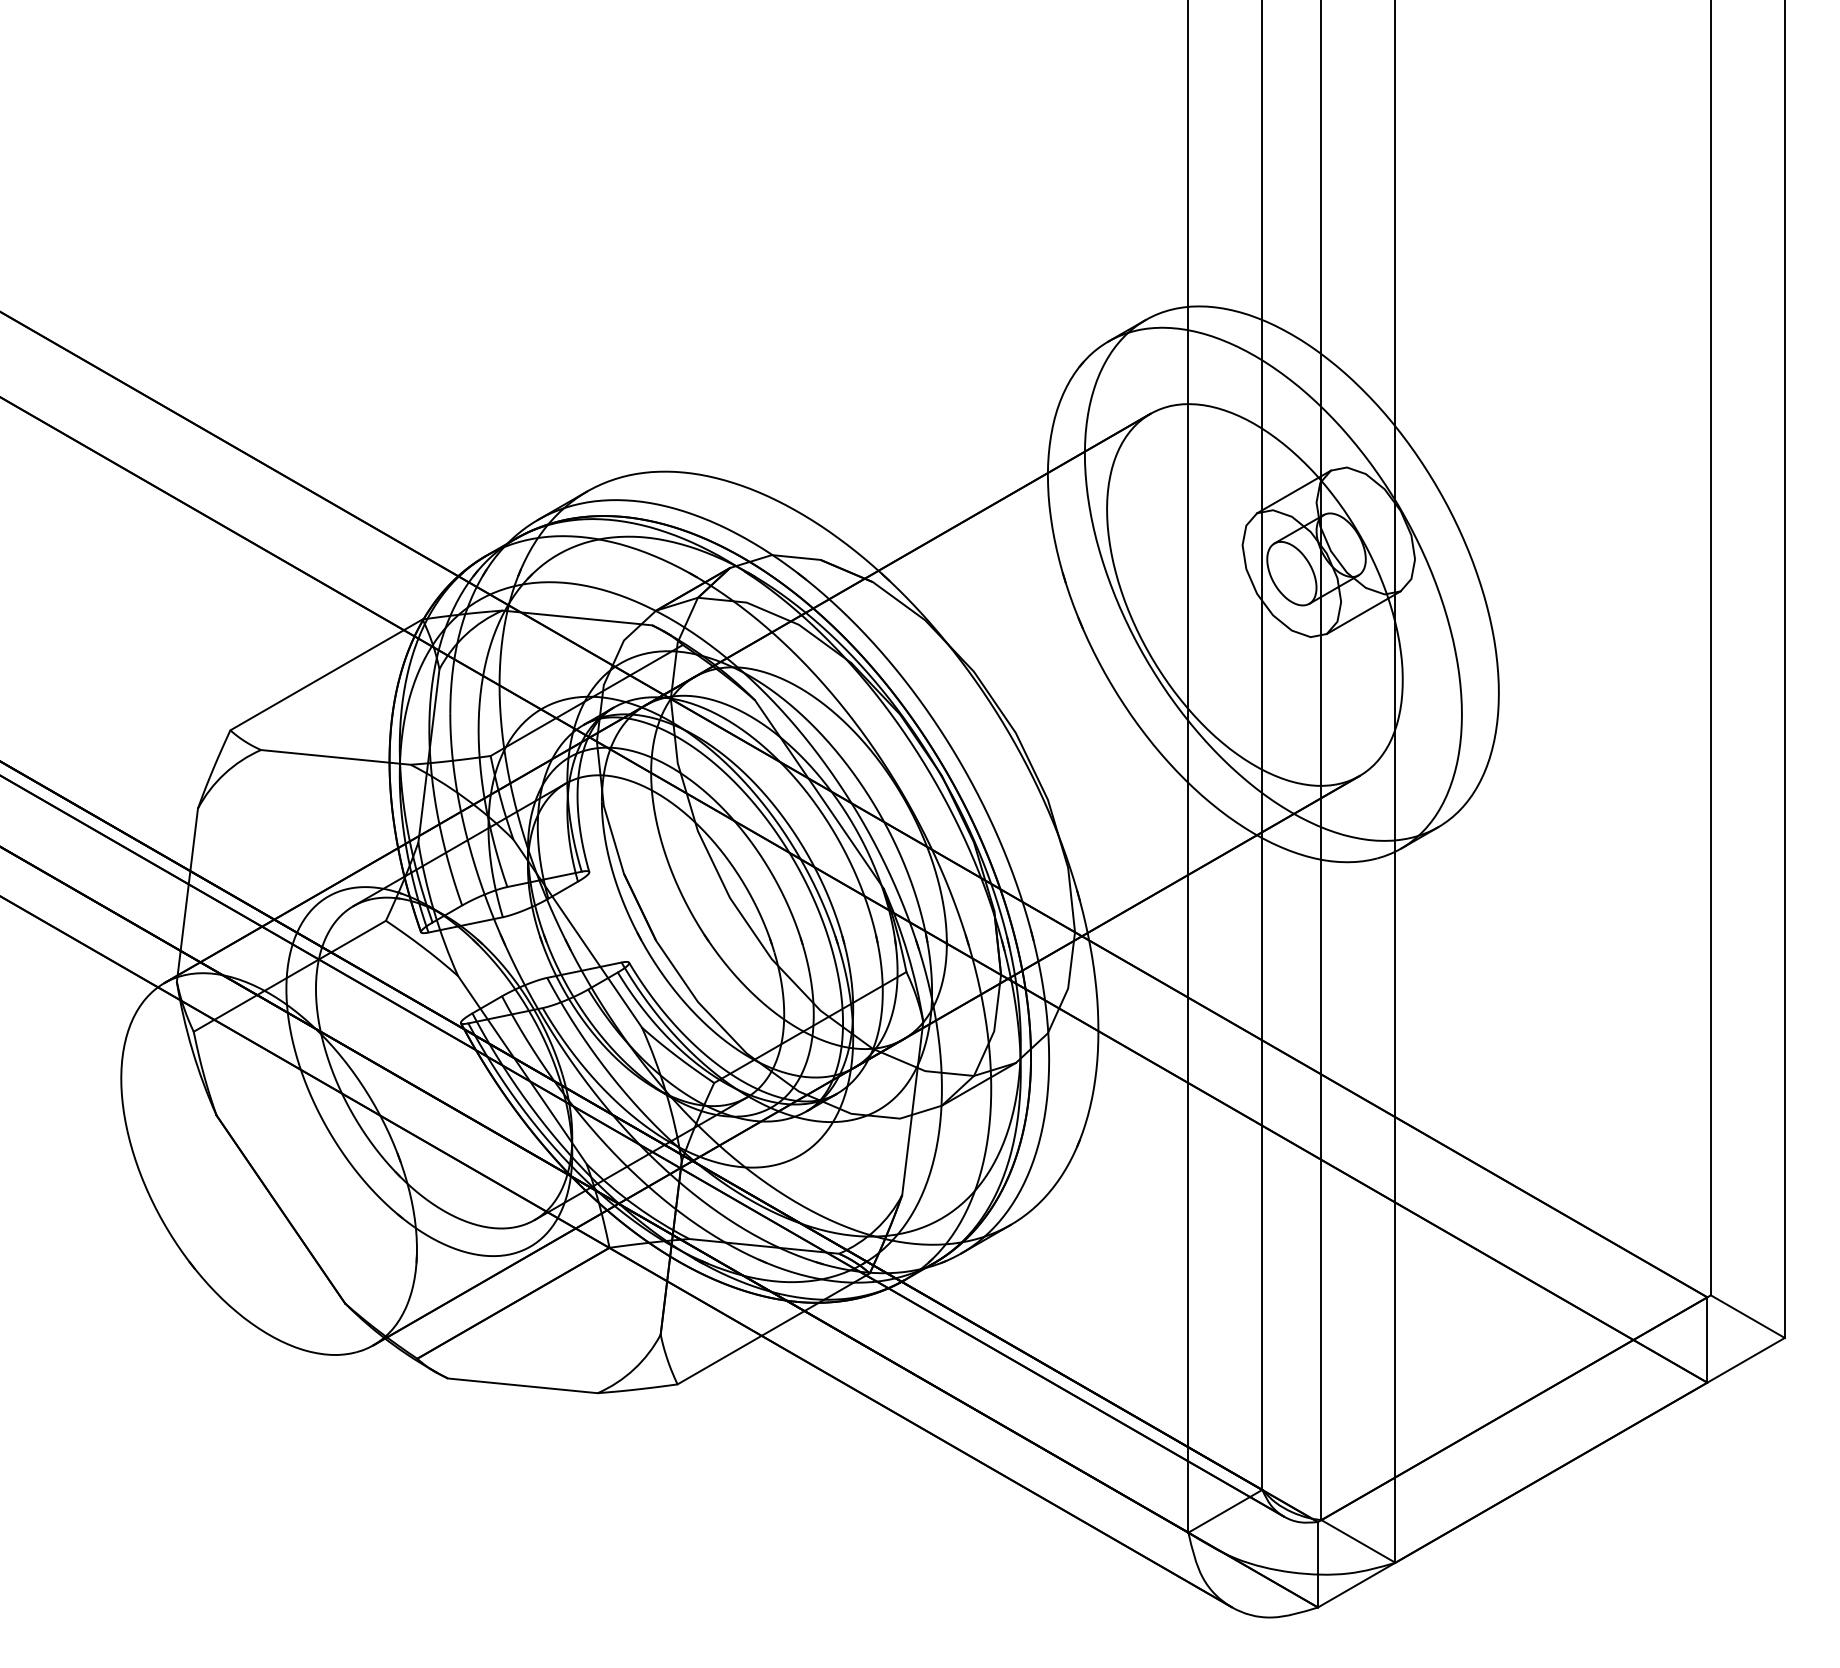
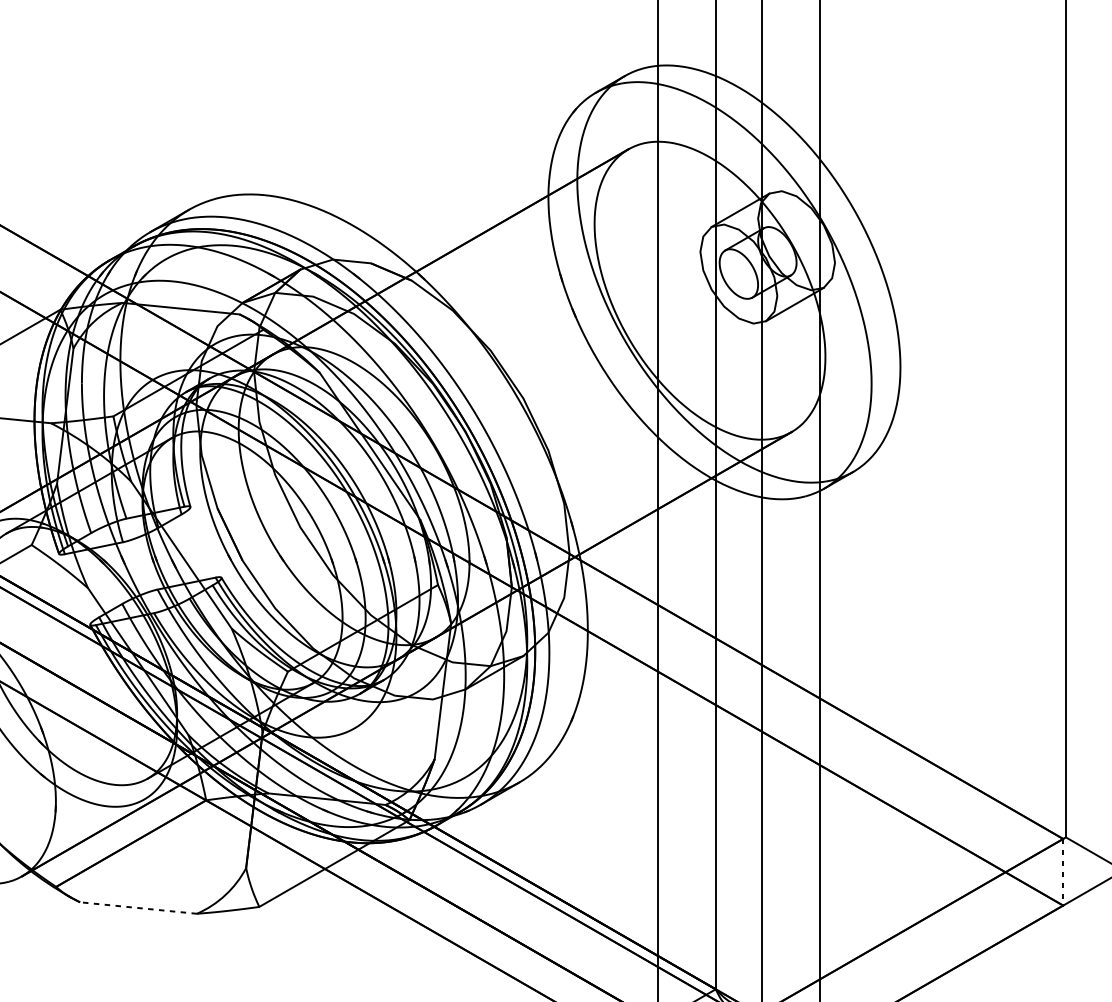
line: (1707, 1340) -> (1063, 872), solid -> dashed
line: (522, 1385) -> (138, 907), solid -> dashed

